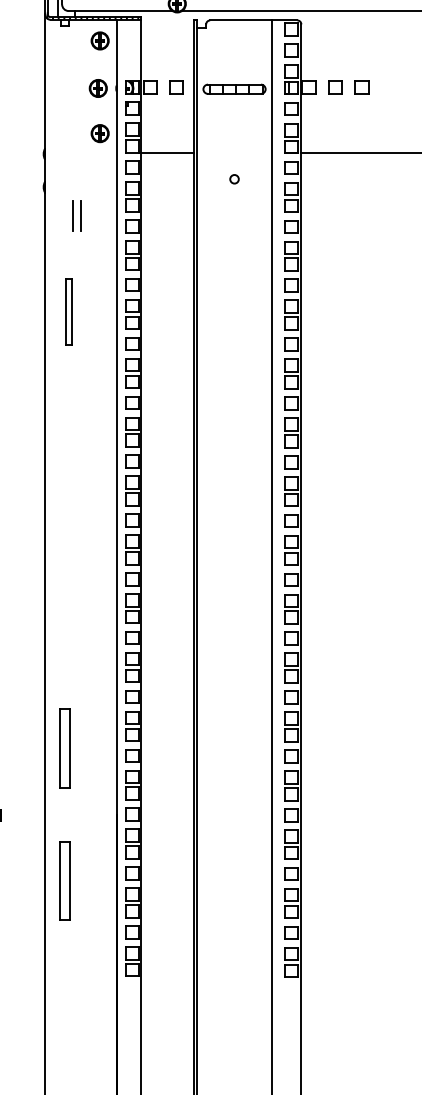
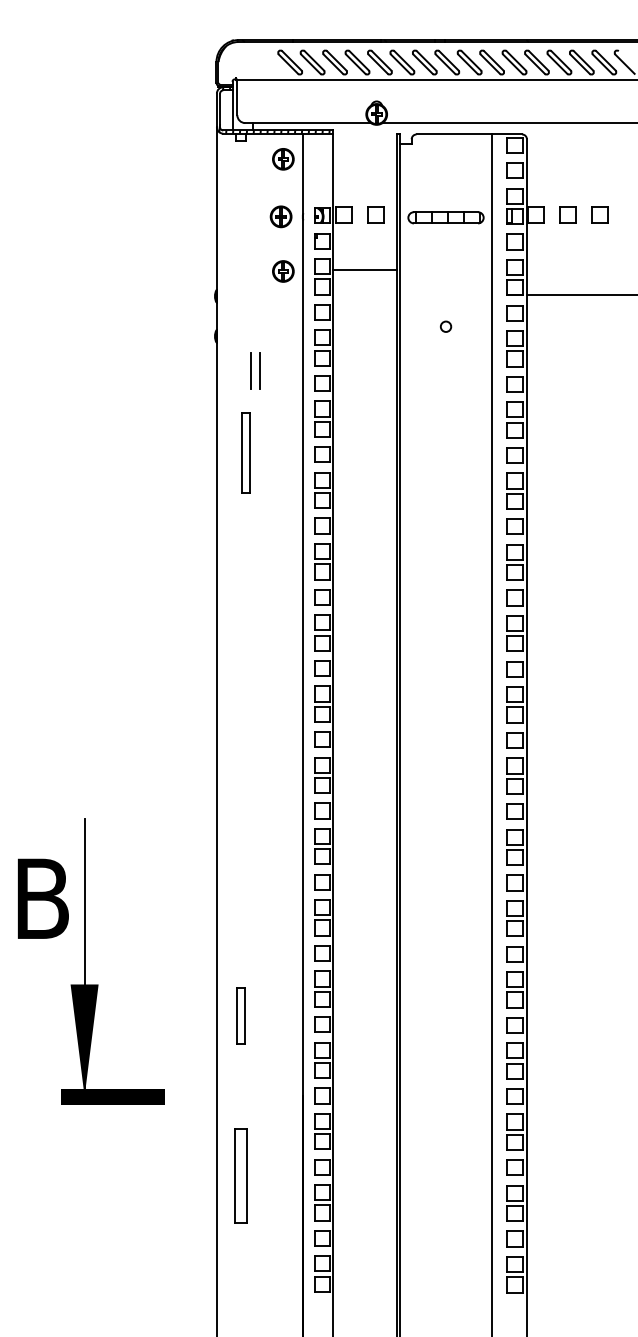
line: (168, 152) -> (365, 269), moved
part: (68, 312) -> (245, 452), moved
part: (64, 748) -> (240, 1015), size x0.6

